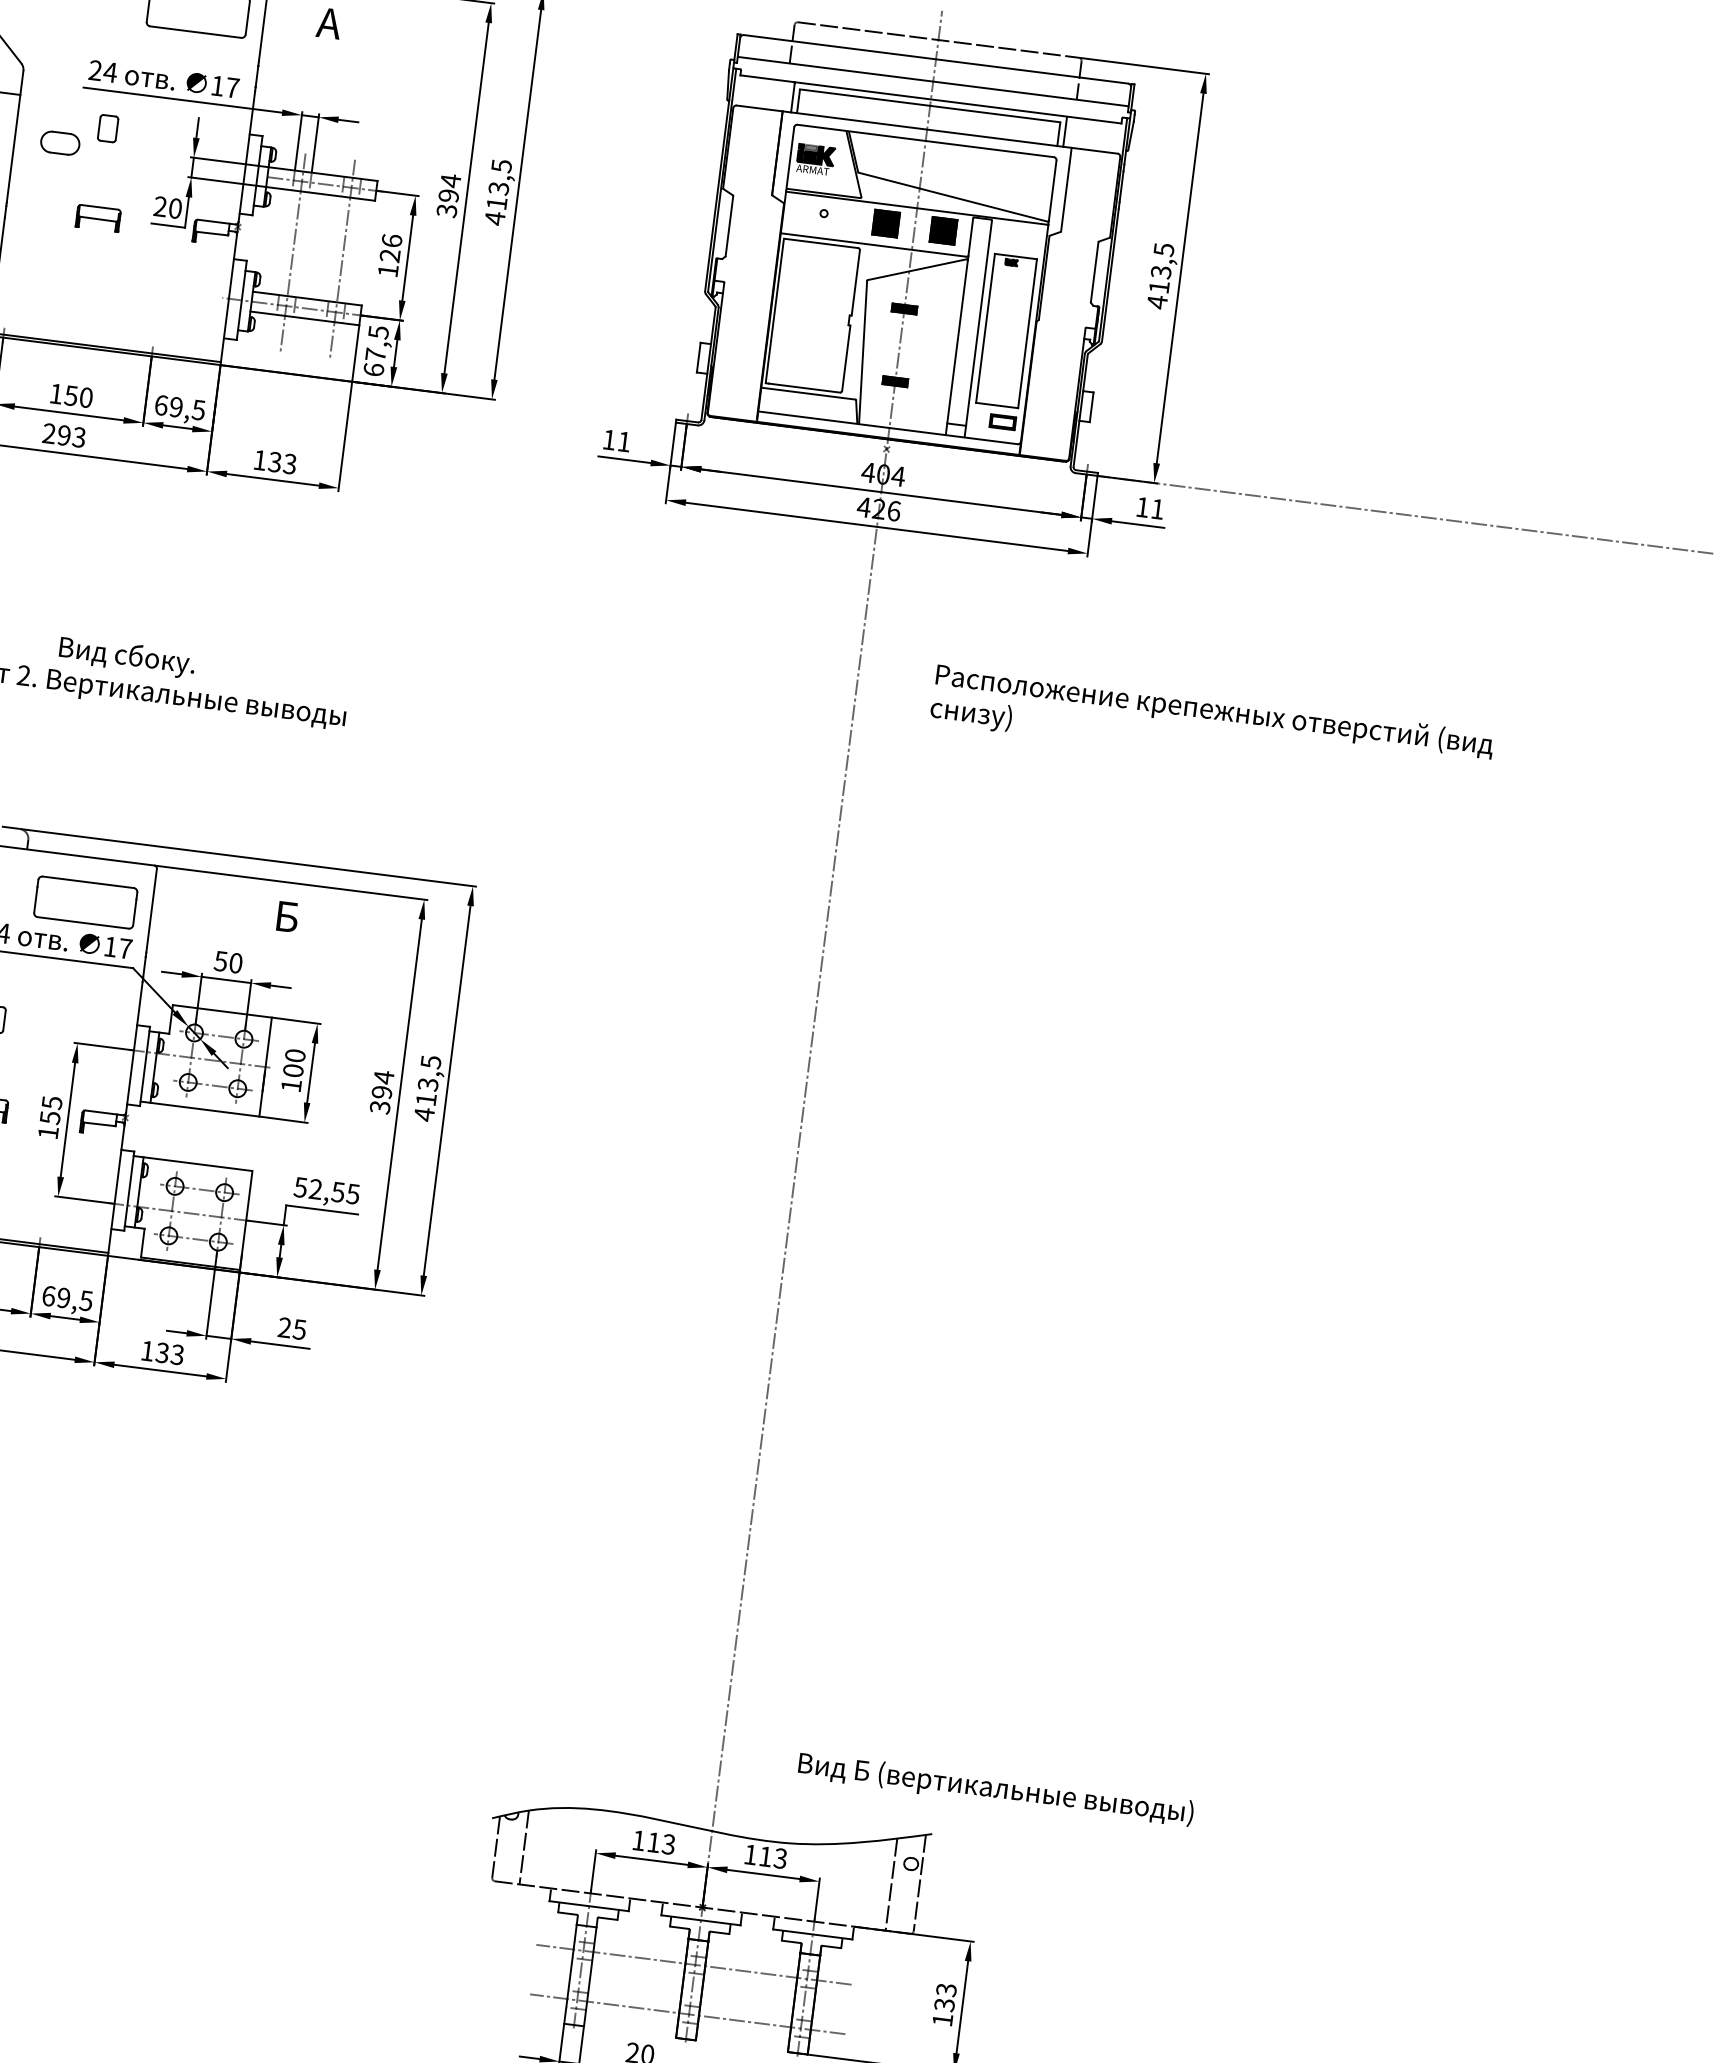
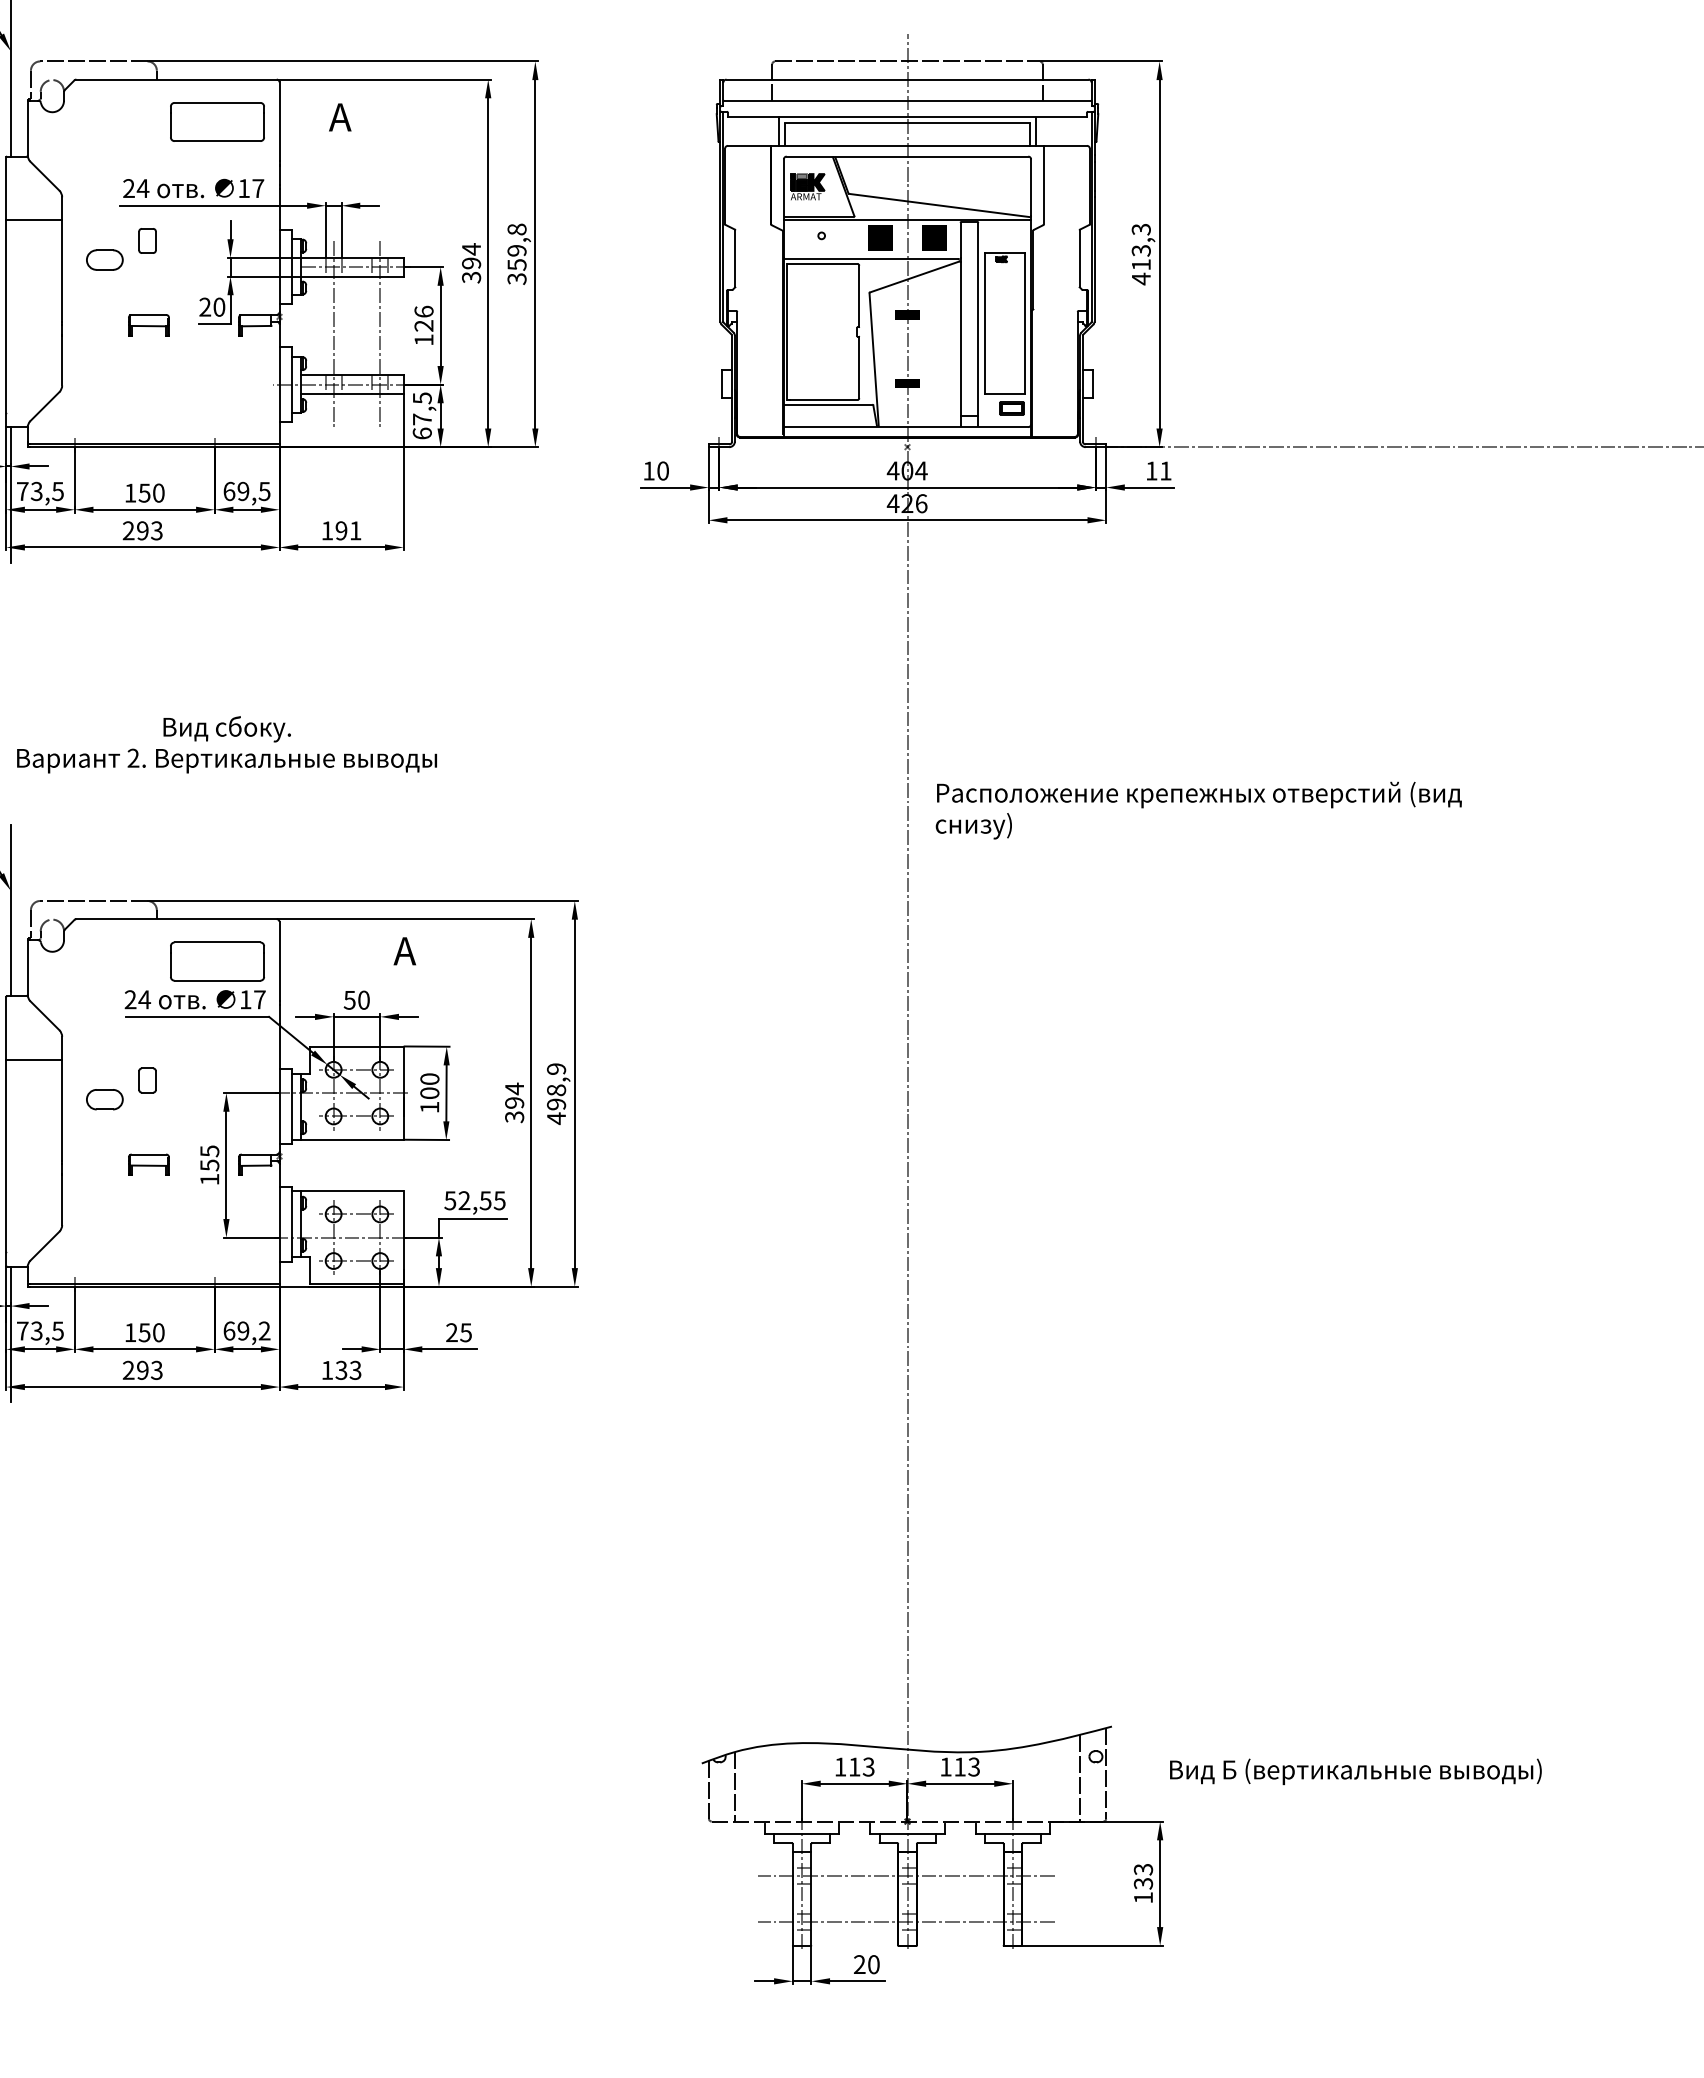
text: (497, 192) -> (516, 254), 413,5 -> 359,8
text: (1163, 248) -> (1140, 228), 413,5 -> 413,3
text: (623, 441) -> (662, 470), 11 -> 10
text: (282, 462) -> (348, 530), 133 -> 191
text: (1211, 727) -> (1198, 810), moved
text: (285, 916) -> (404, 951), Б -> А
text: (428, 1080) -> (556, 1086), 413,5 -> 498,9
text: (86, 1300) -> (264, 1330), 69,5 -> 69,2
text: (995, 1789) -> (1355, 1771), moved

